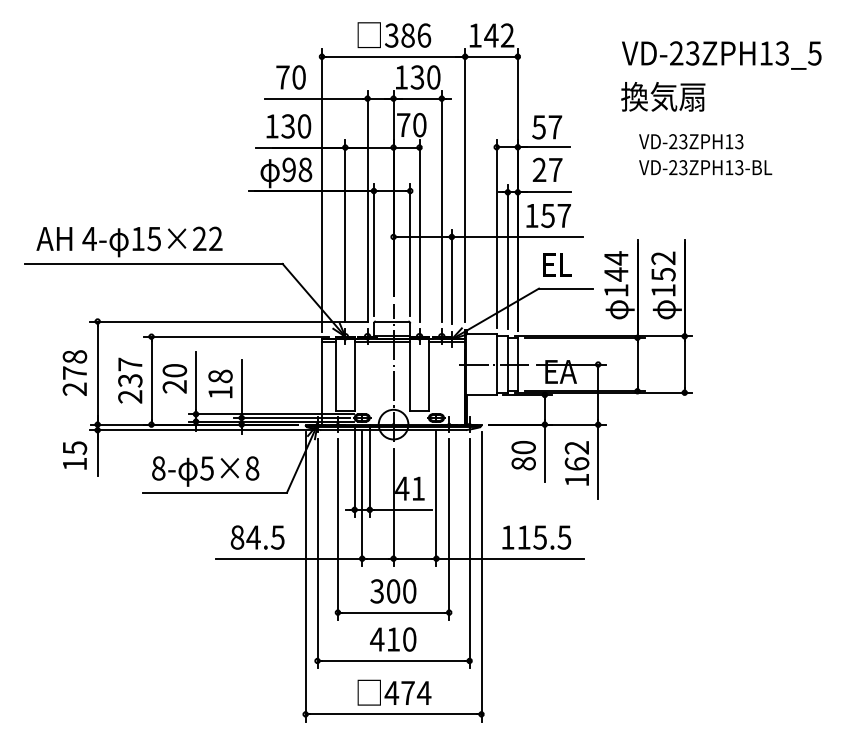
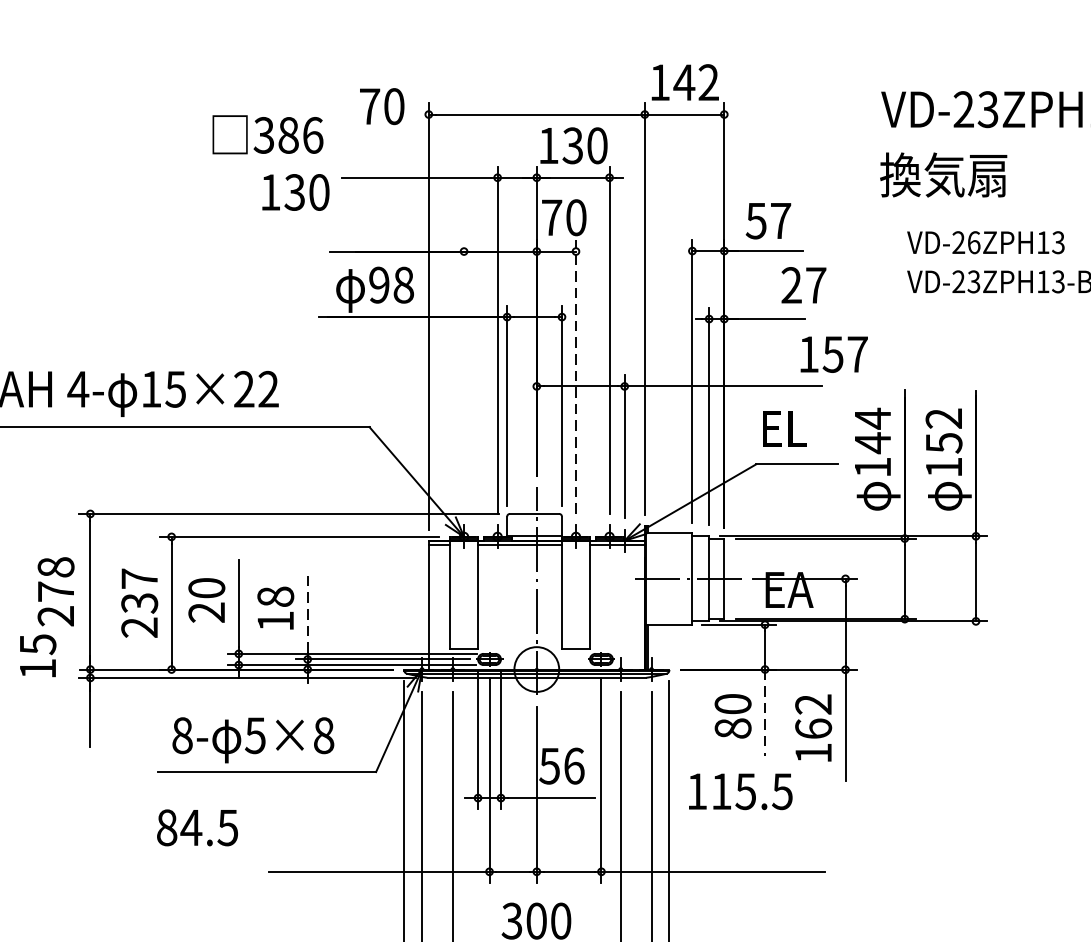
text: (394, 35) -> (268, 135), moved
text: (290, 77) -> (381, 106), moved
text: (288, 126) -> (295, 192), moved
text: (683, 141) -> (974, 242), VD-23ZPH13 -> VD-26ZPH13
text: (547, 169) -> (803, 284), moved
text: (548, 215) -> (833, 354), moved
line: (345, 230) -> (464, 376), removed
line: (419, 230) -> (575, 376), solid -> dashed
line: (241, 386) -> (307, 611), solid -> dashed
line: (544, 453) -> (764, 713), solid -> dashed
text: (75, 455) -> (38, 655), moved
text: (410, 488) -> (562, 765), 41 -> 56
text: (257, 537) -> (197, 827), moved
text: (536, 537) -> (740, 791), moved

